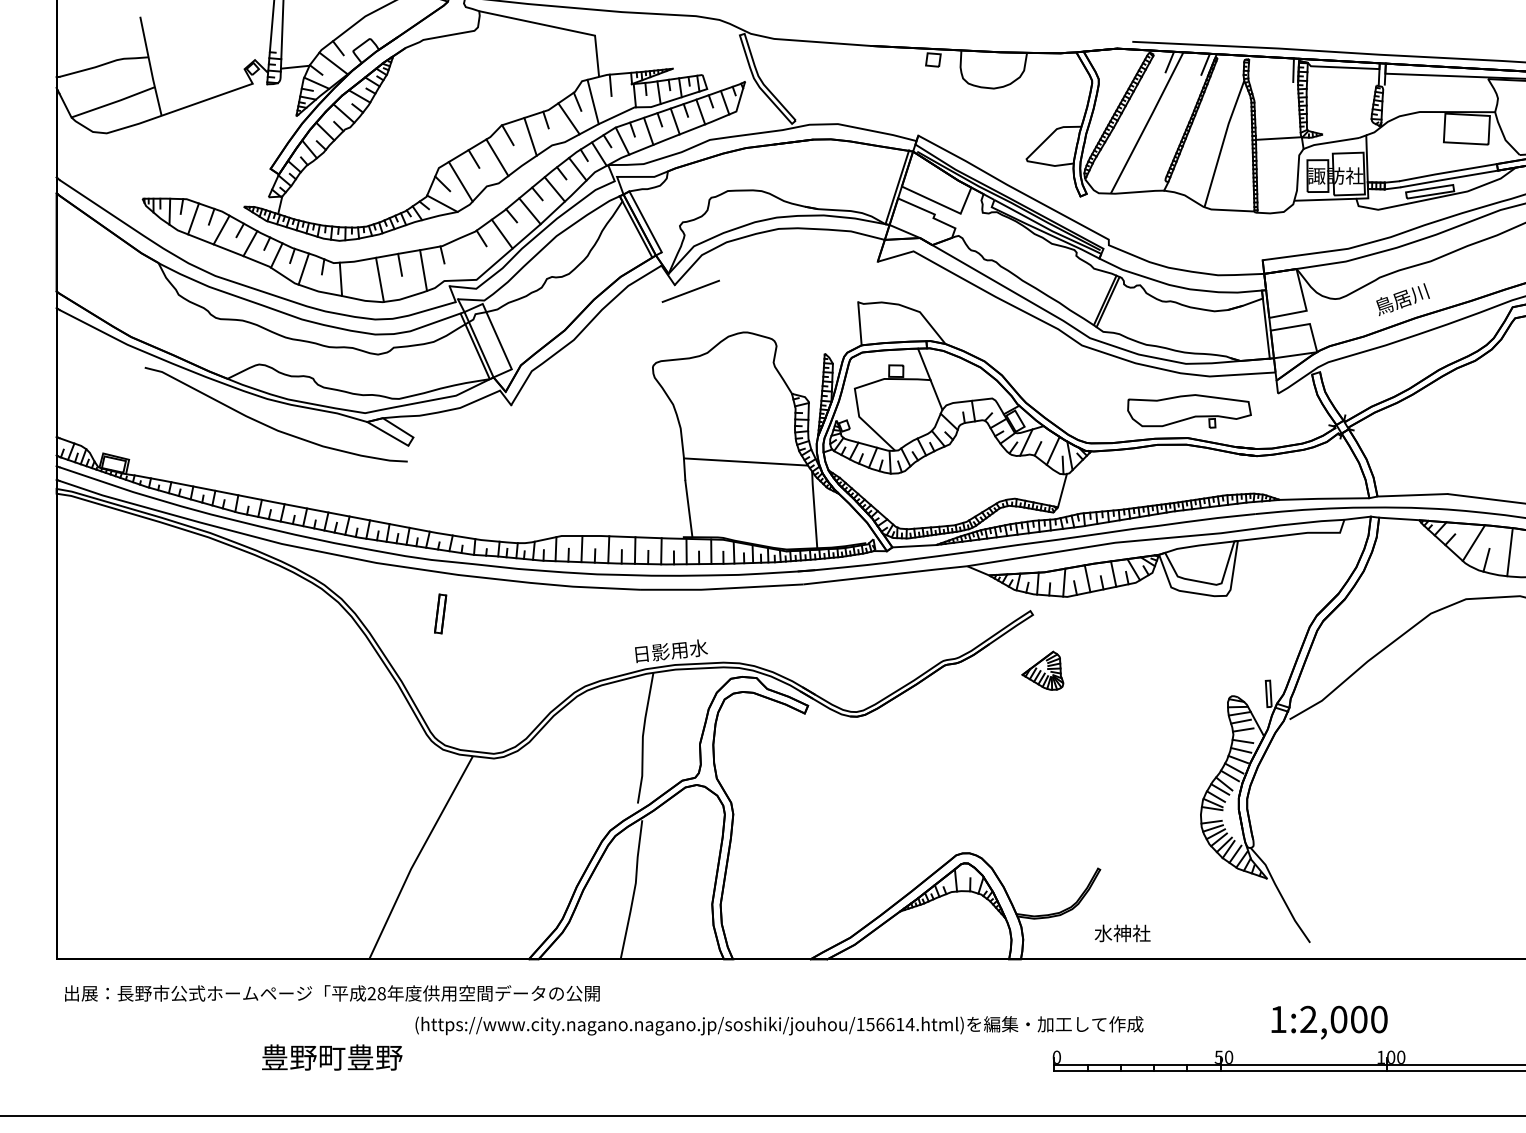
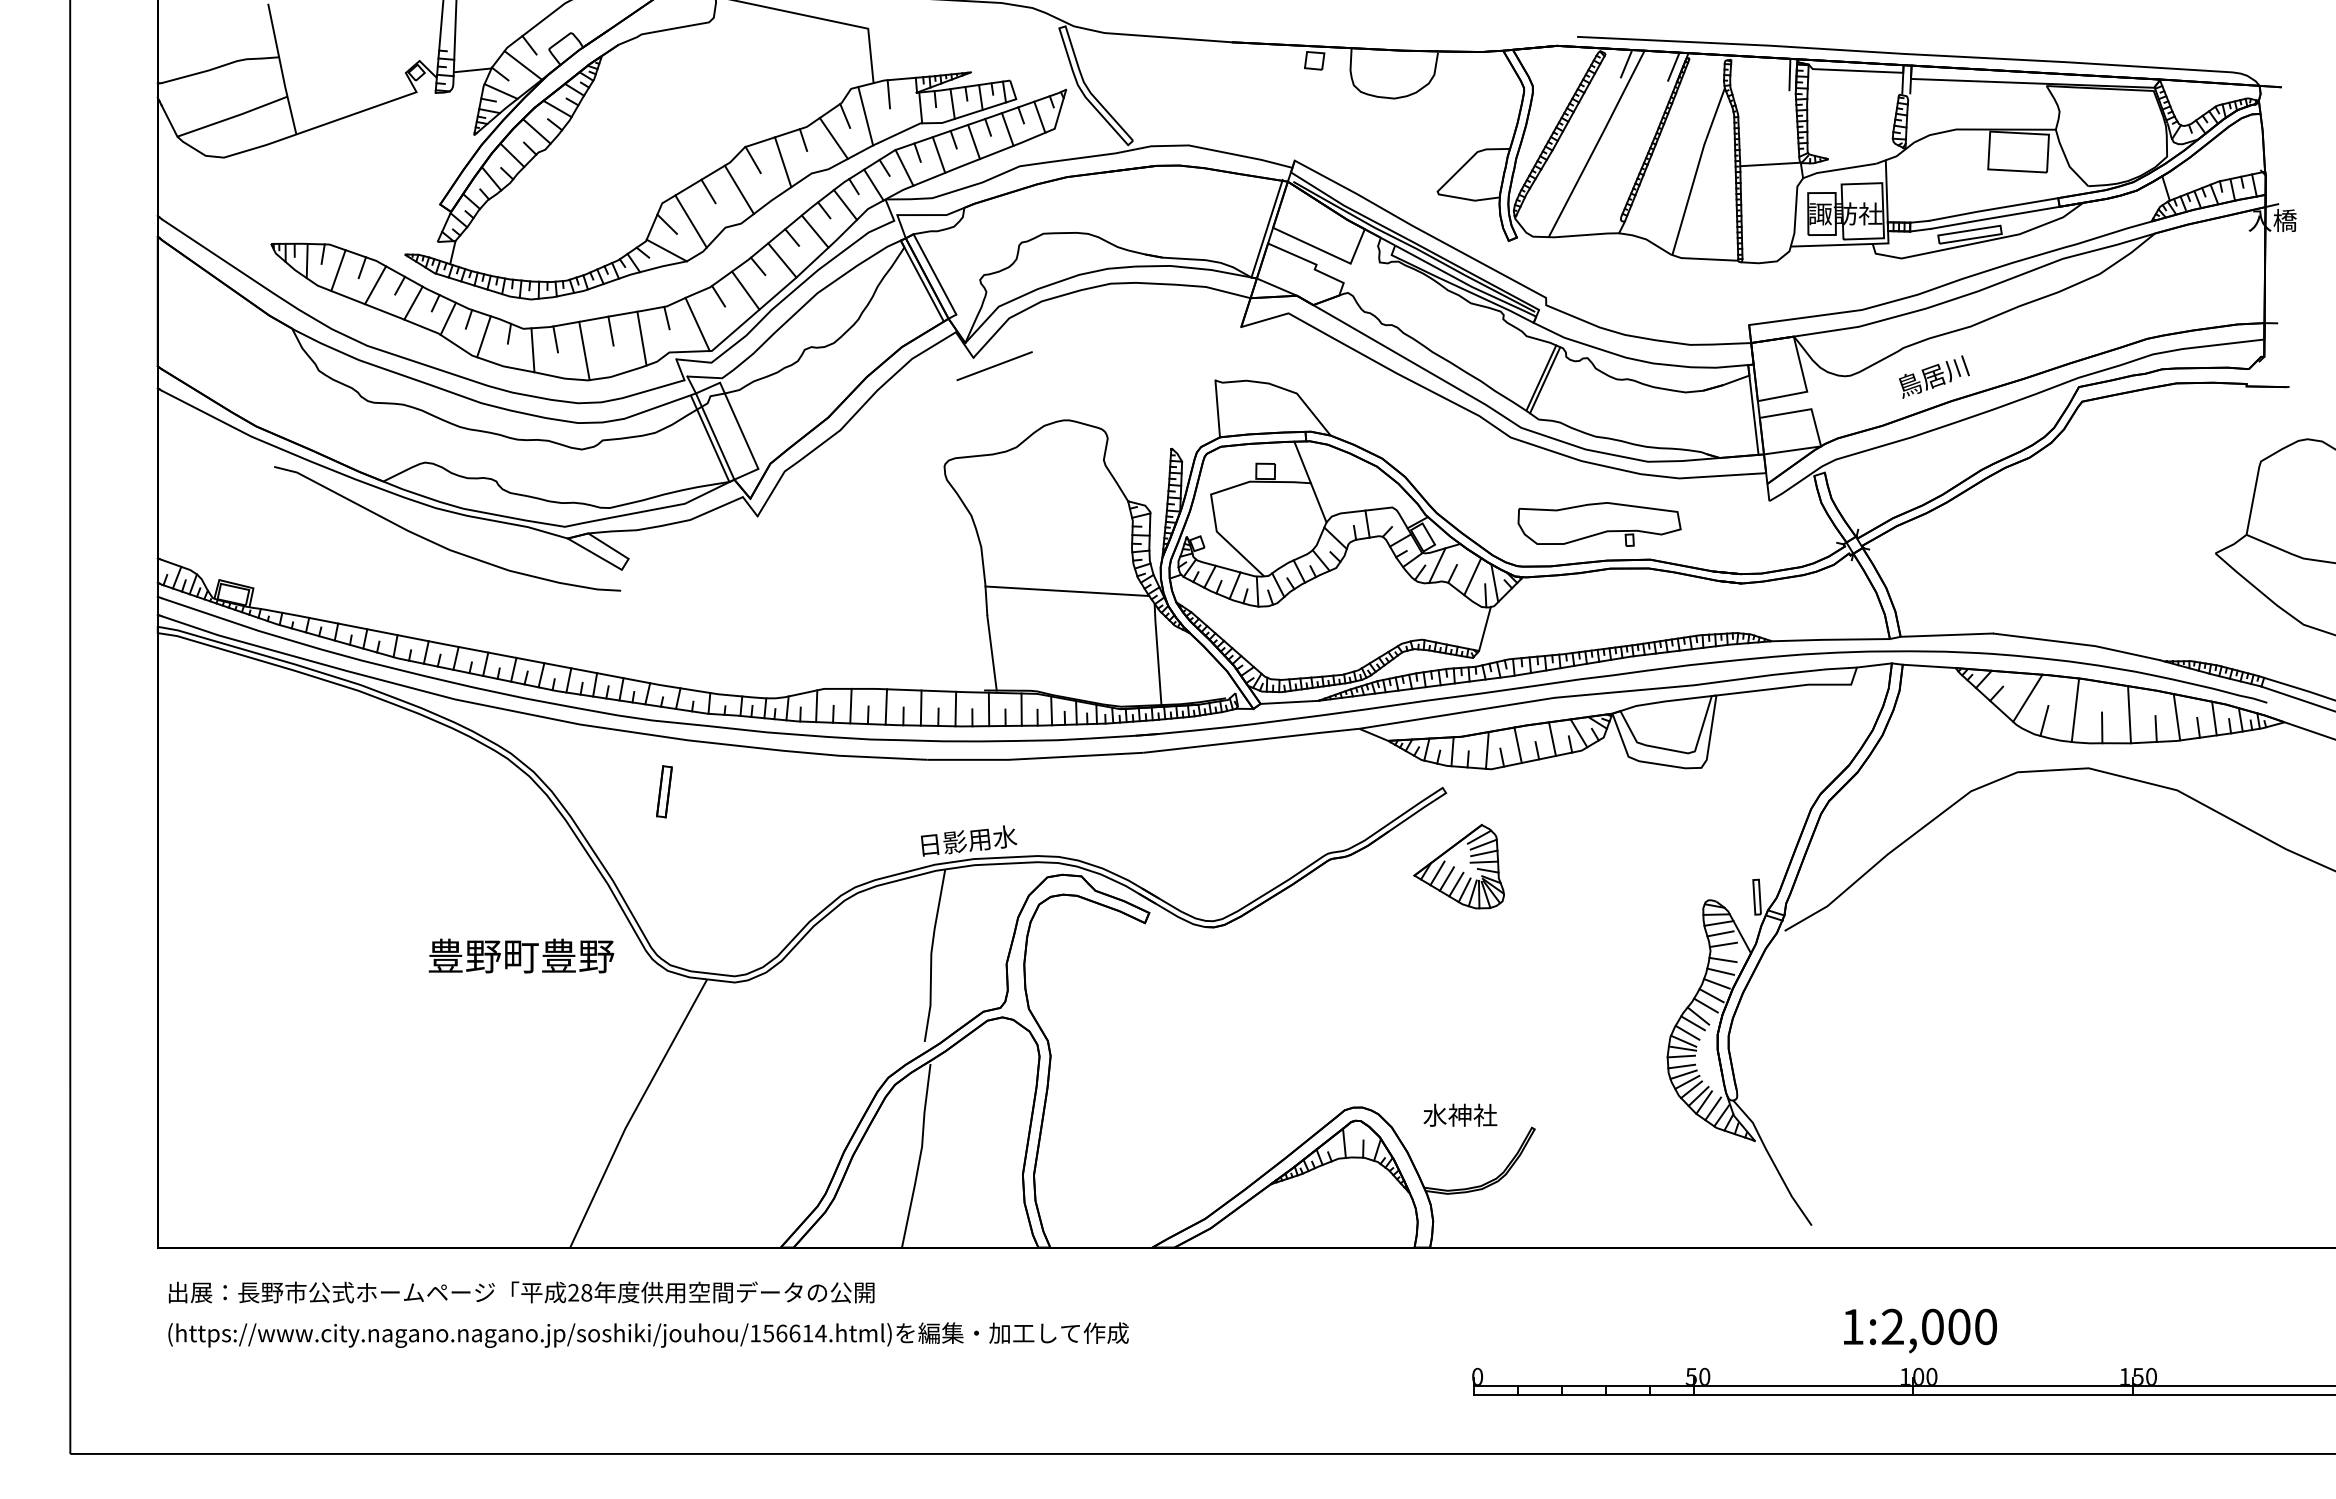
line: (465, 259) -> (697, 324), added
line: (358, 271) -> (555, 339), added
part: (1189, 411) -> (1599, 524), moved
part: (1042, 670) -> (1458, 866), size x1.67
line: (1211, 814) -> (1681, 1056), added
text: (1122, 932) -> (1460, 1114), moved
text: (1329, 1022) -> (1920, 1330), moved
text: (779, 1025) -> (648, 1334), moved
text: (332, 1057) -> (521, 955), moved

